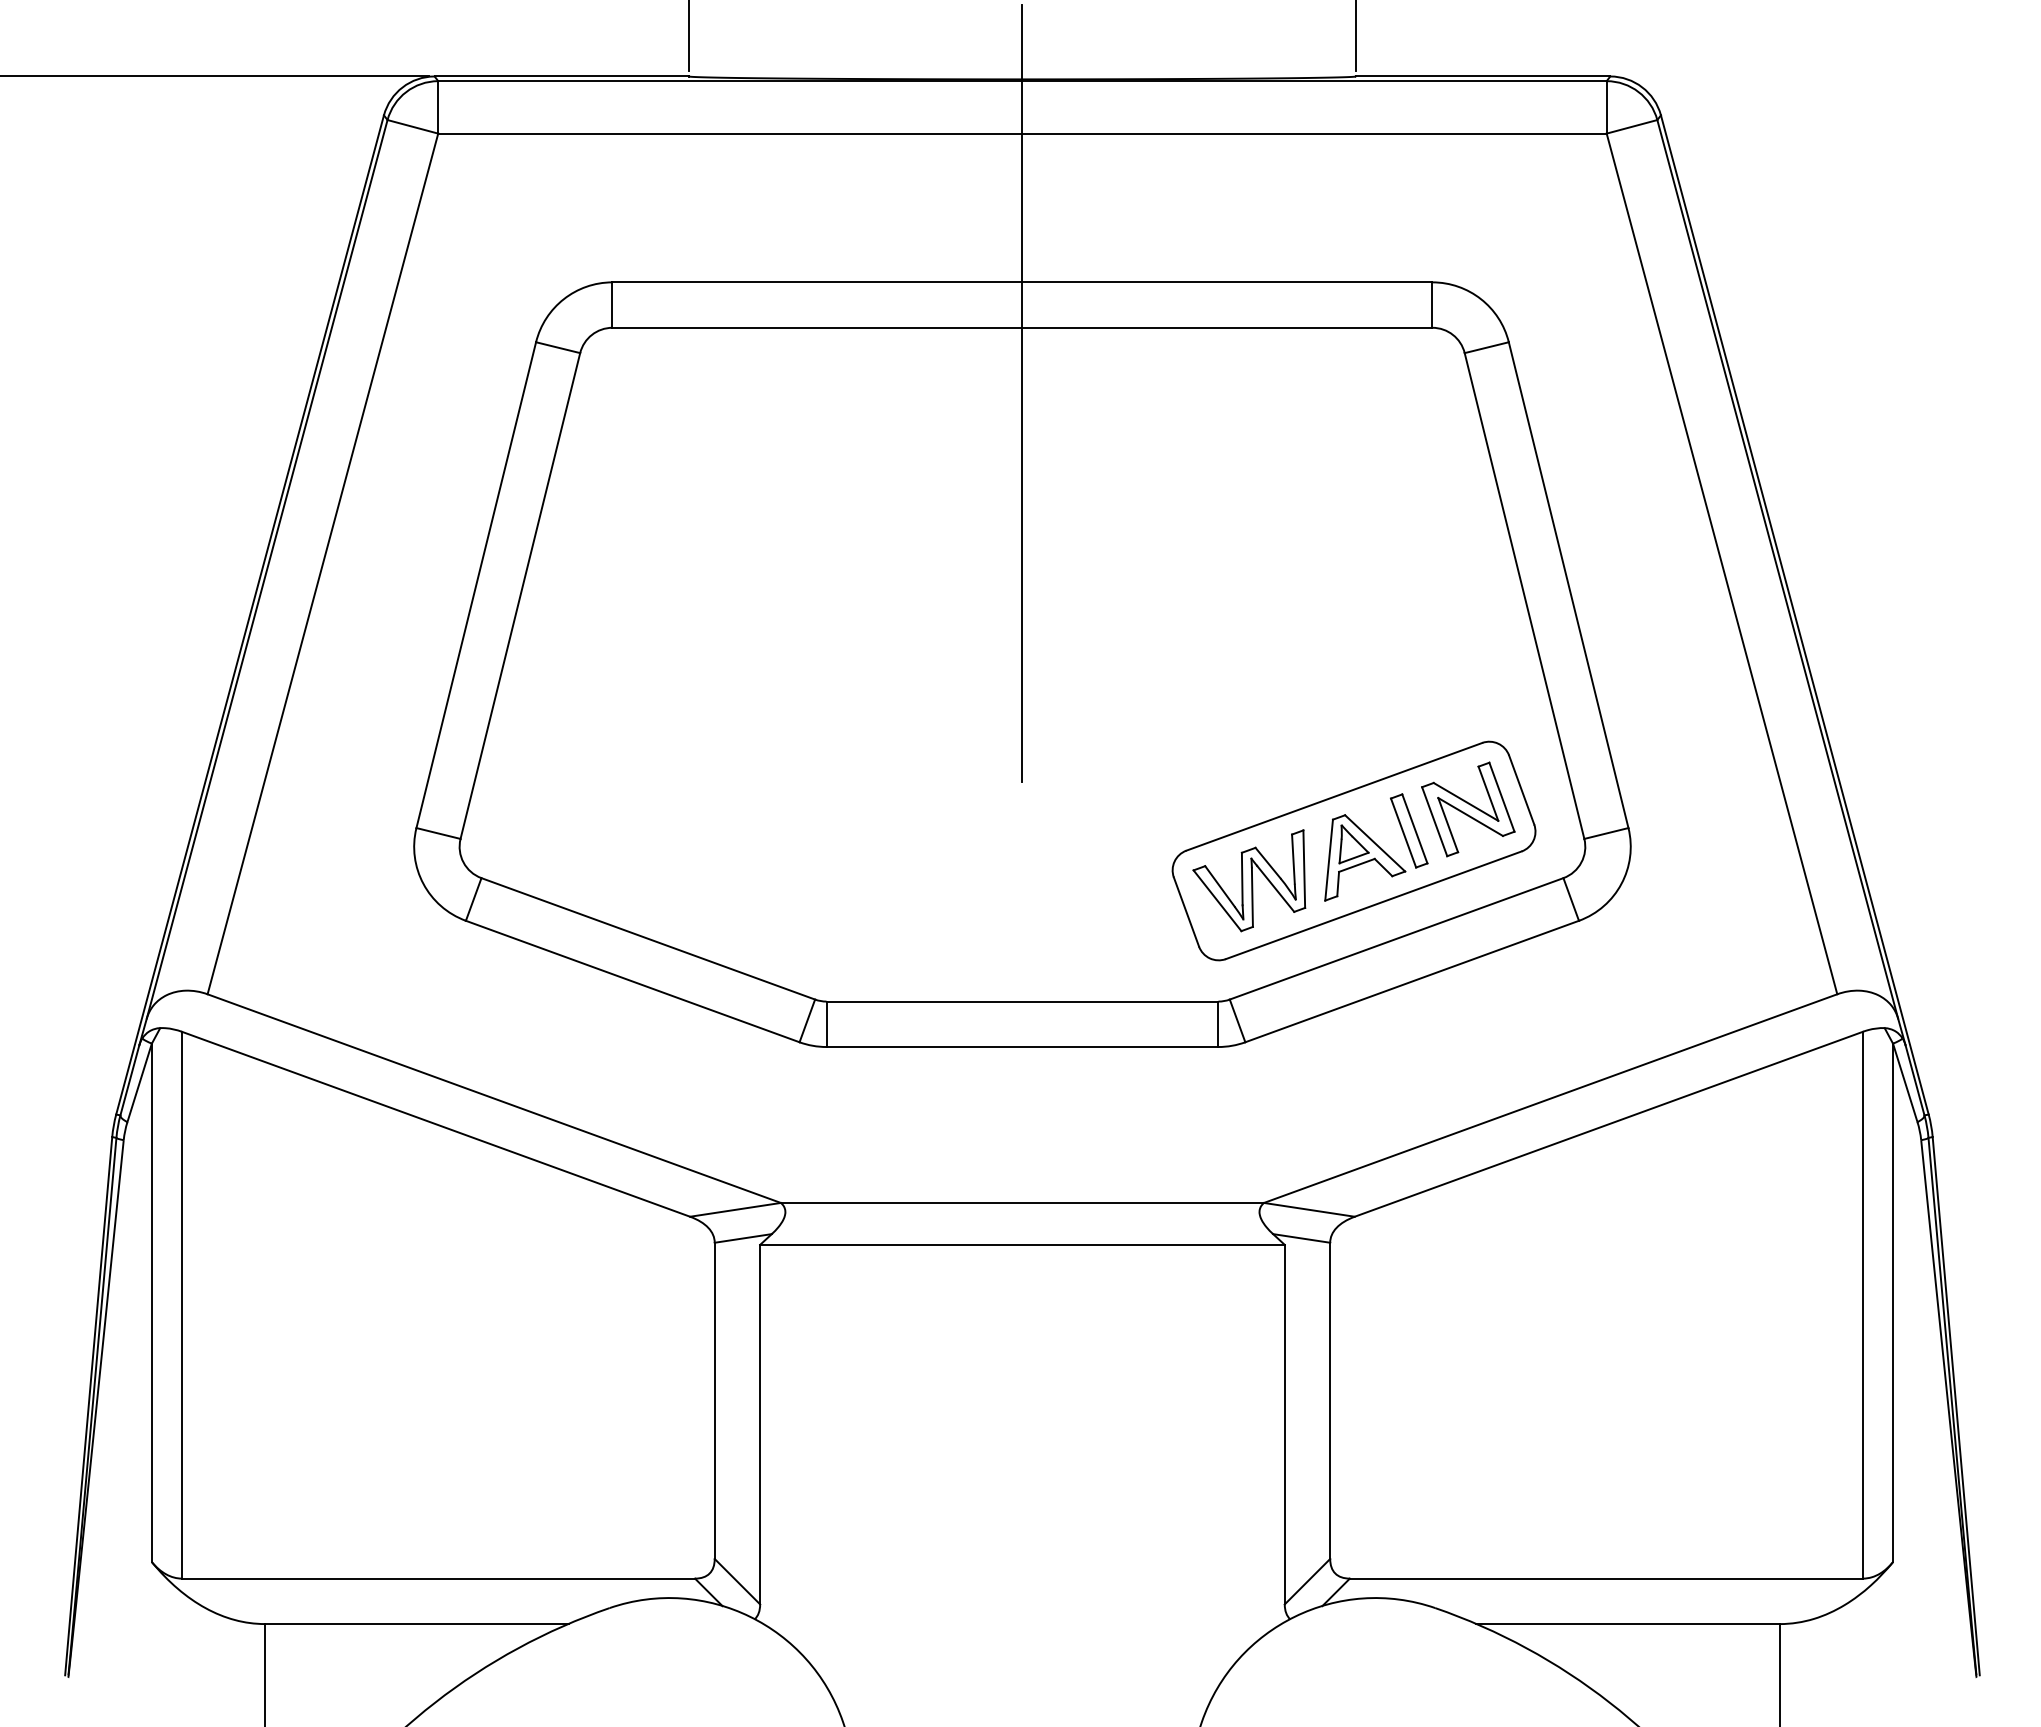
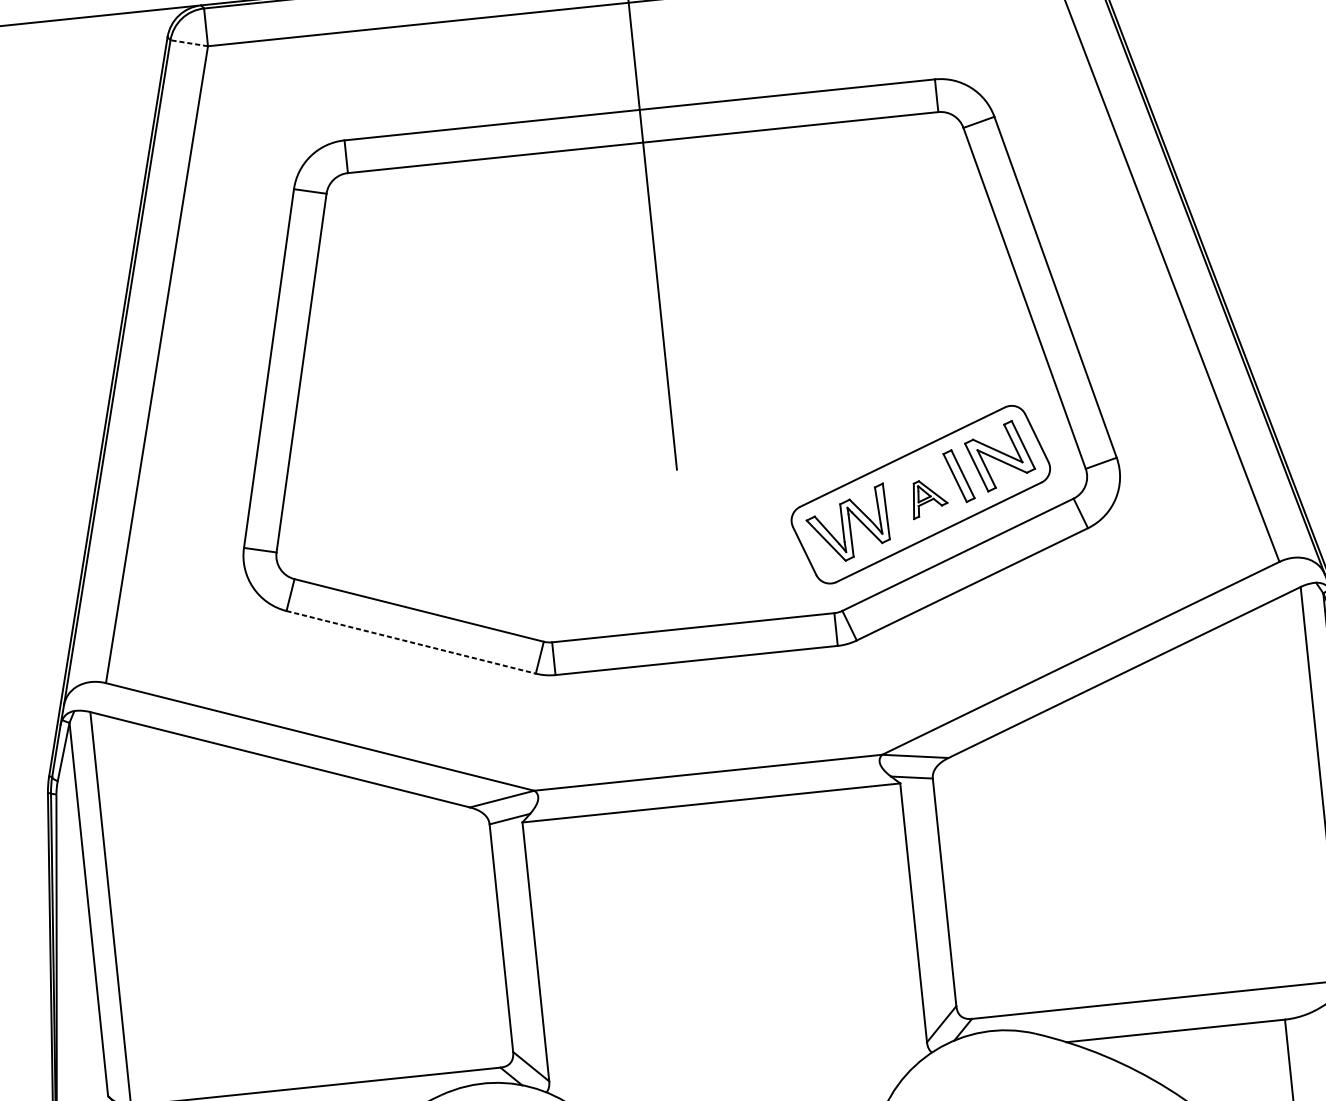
line: (412, 126) -> (188, 43), solid -> dashed
part: (1365, 857) -> (929, 498), size x0.6
line: (632, 981) -> (410, 642), solid -> dashed

